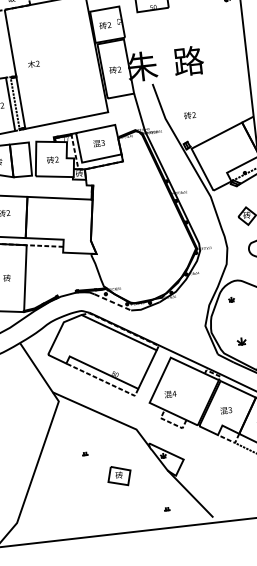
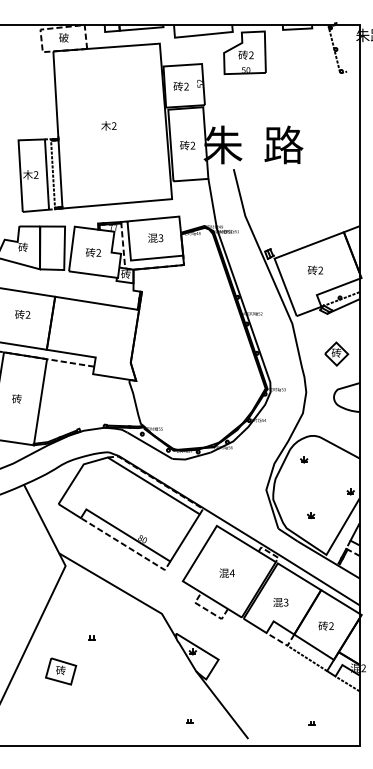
text: (33, 63) -> (108, 125), moved
text: (189, 114) -> (315, 269), moved
line: (113, 302) -> (150, 446), dashed -> solid
part: (241, 341) -> (310, 515), size x0.62
text: (169, 393) -> (226, 572), moved
part: (119, 476) -> (61, 671), moved

